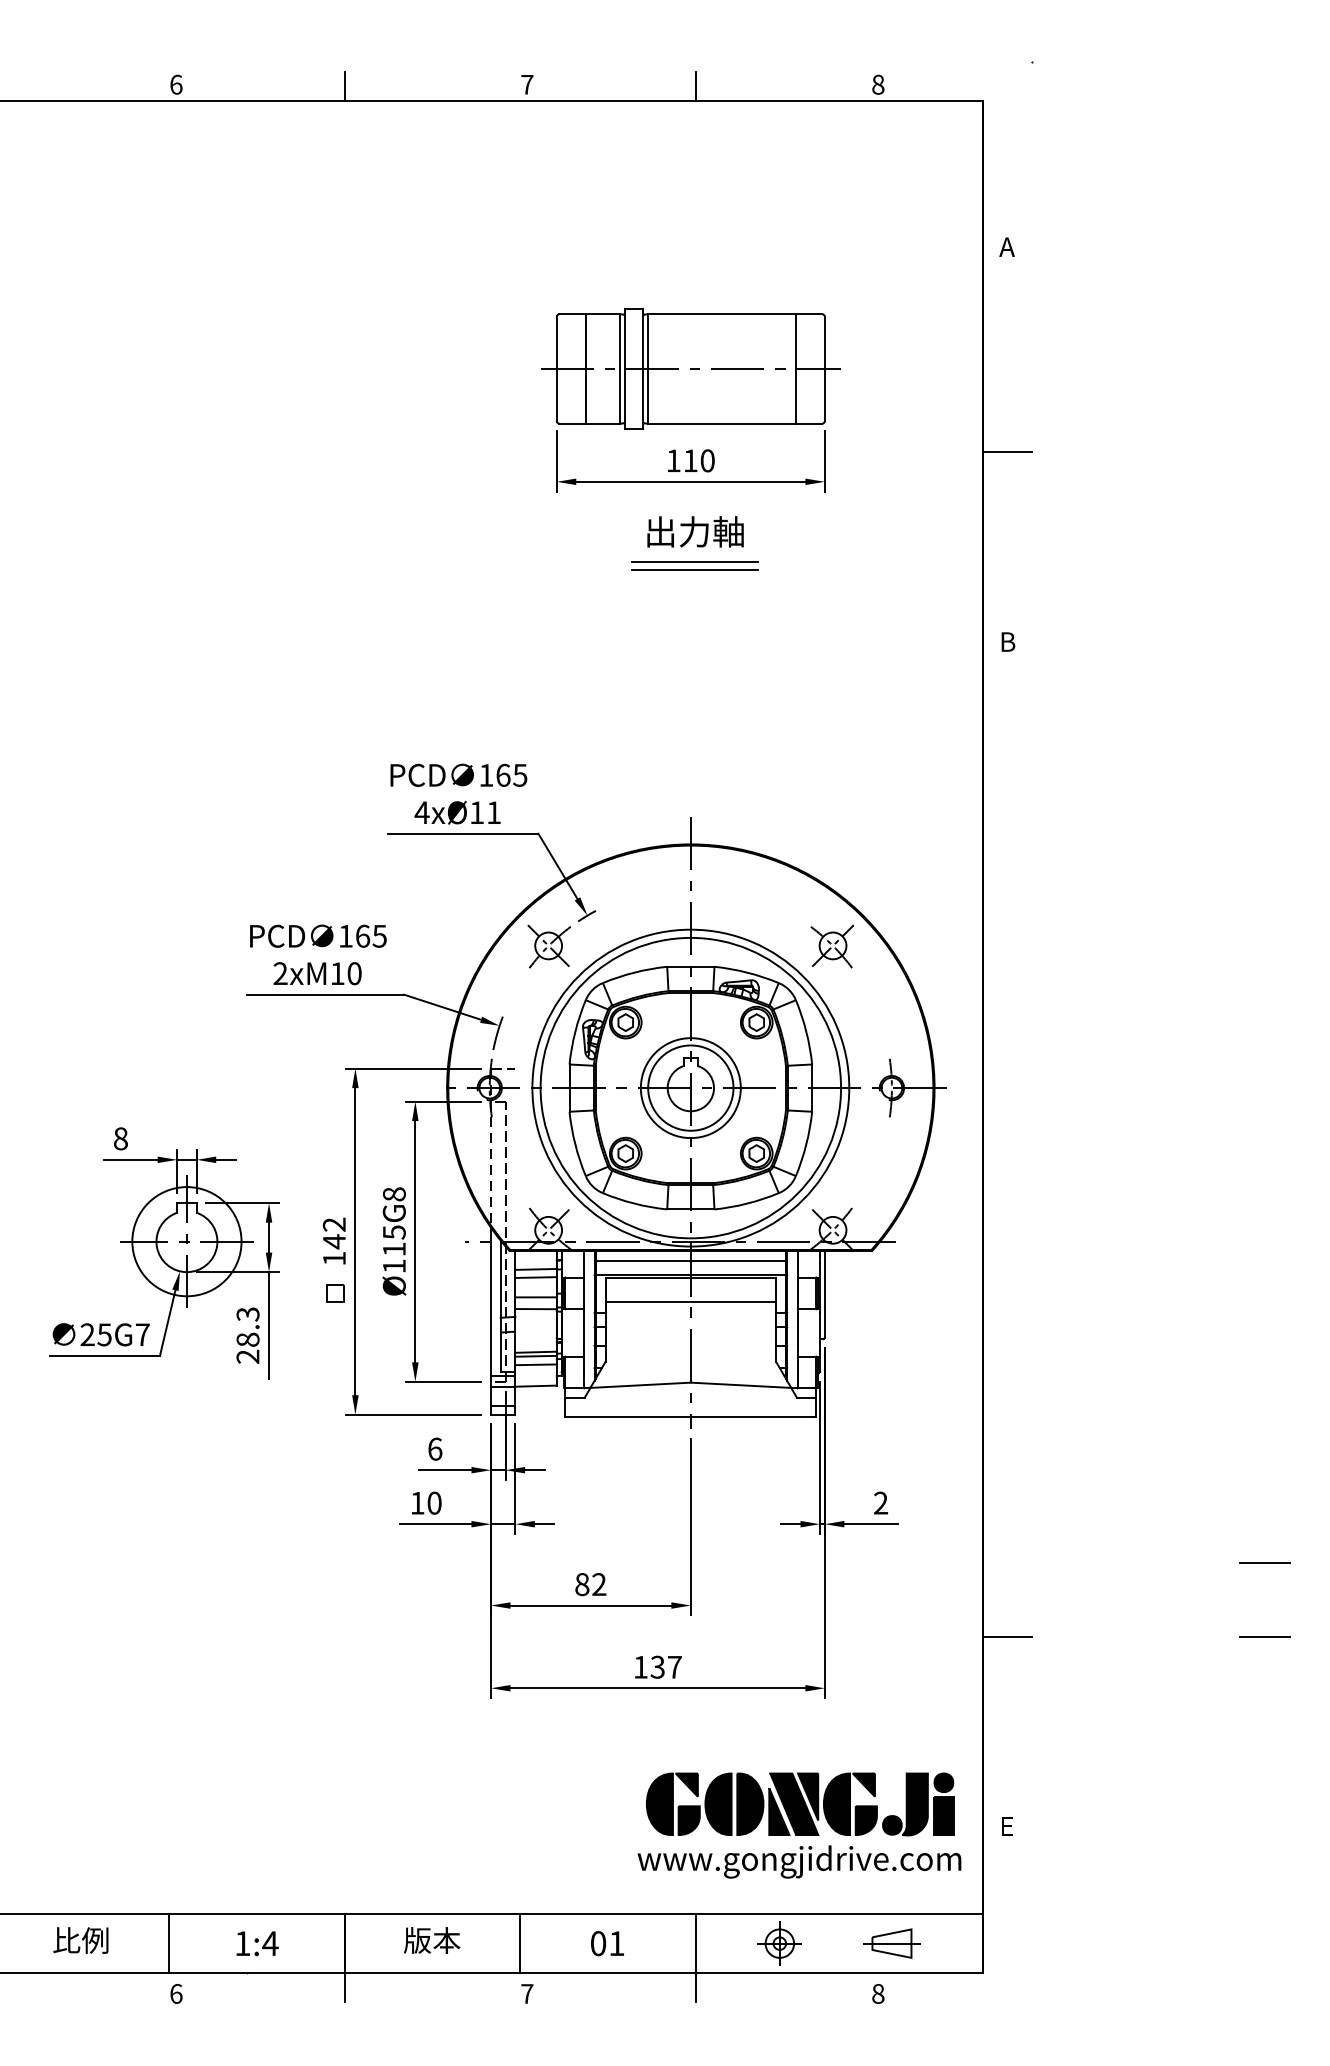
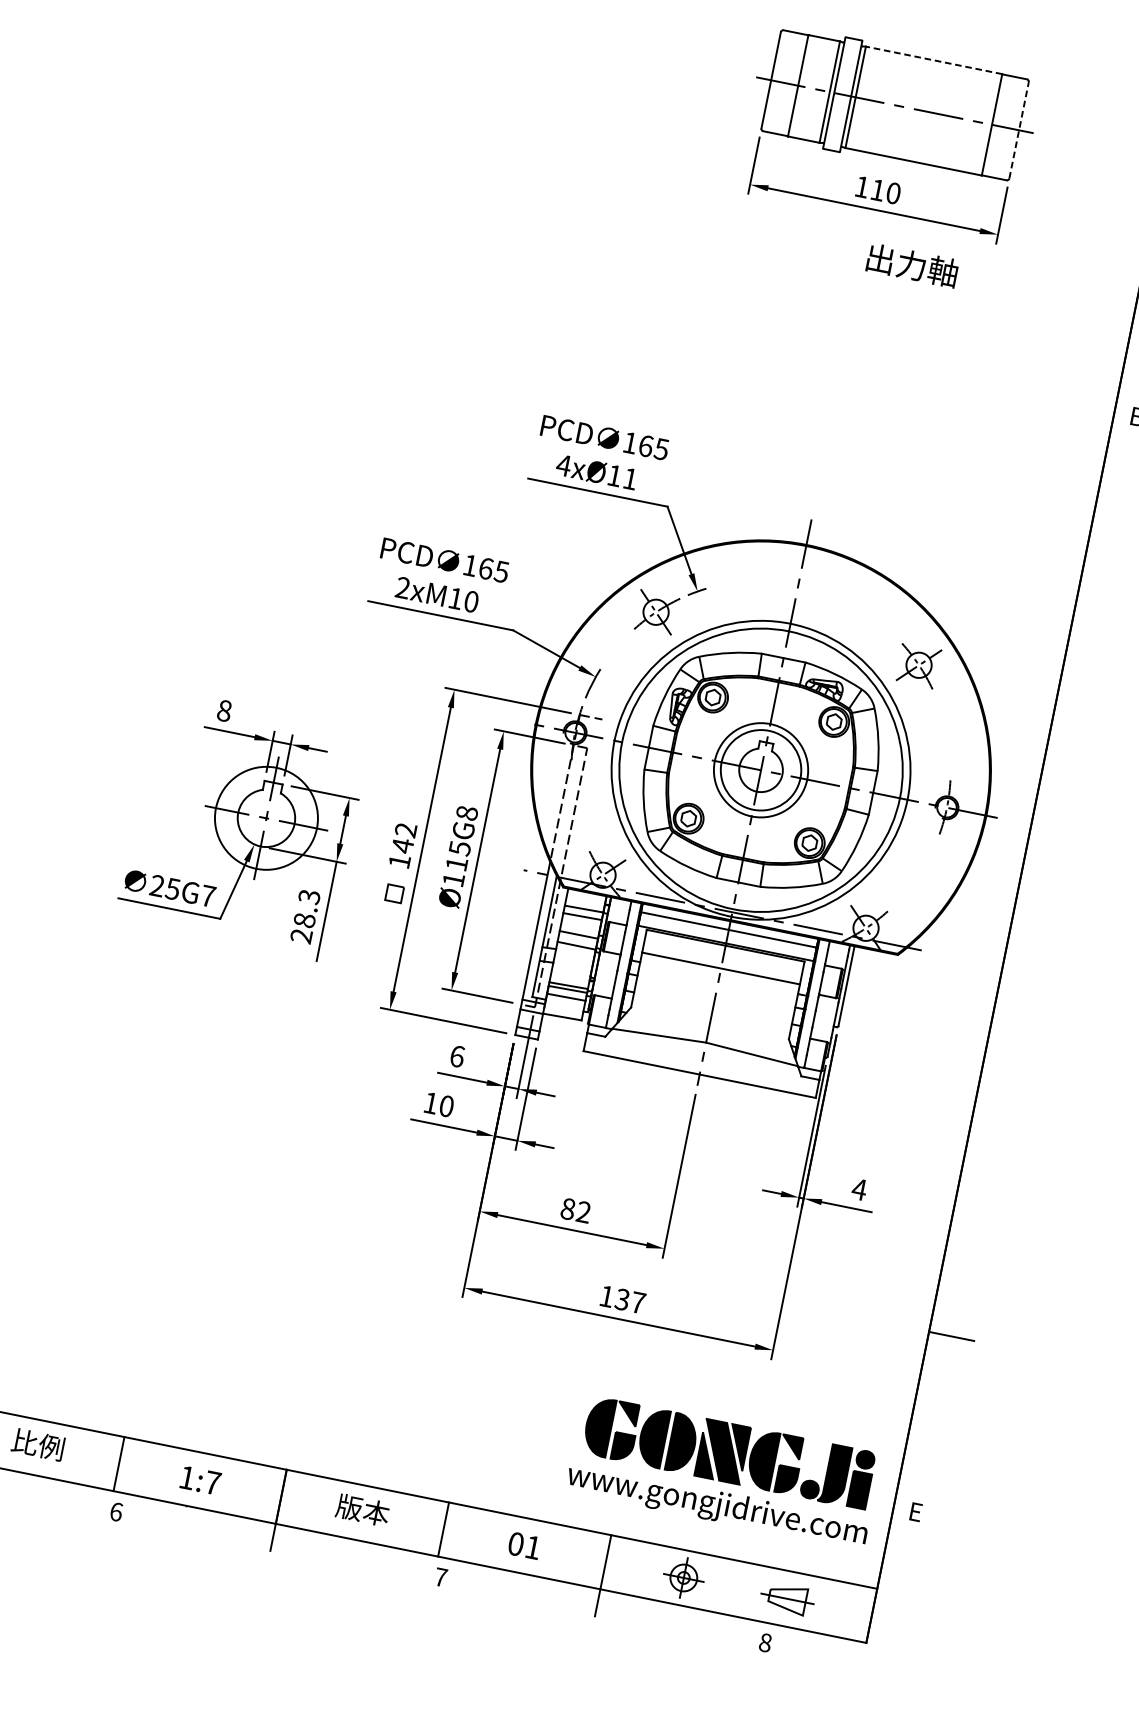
line: (721, 314) -> (933, 60), solid -> dashed
line: (824, 368) -> (1018, 129), solid -> dashed
text: (695, 531) -> (912, 265), moved
line: (694, 562) -> (862, 284), removed
line: (694, 570) -> (860, 292), removed
text: (880, 1502) -> (859, 1188), 2 -> 4
text: (270, 1943) -> (212, 1482), 1:4 -> 1:7

